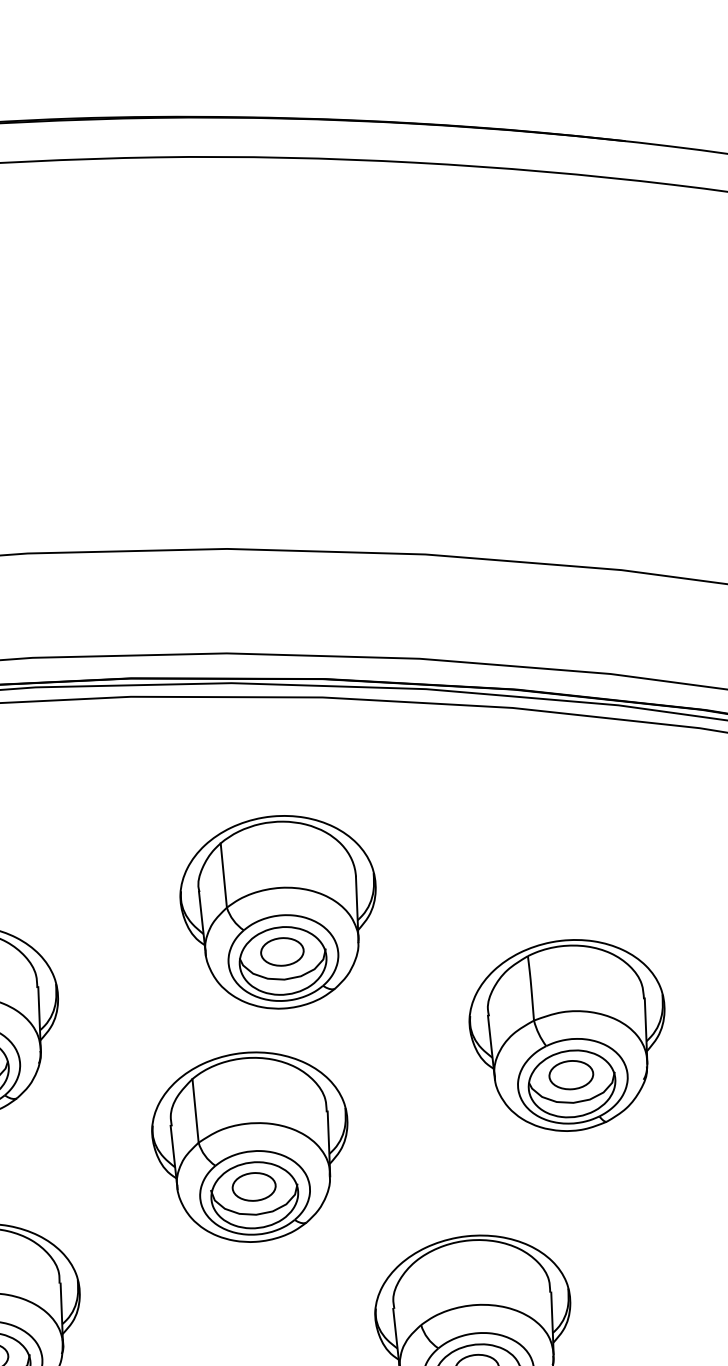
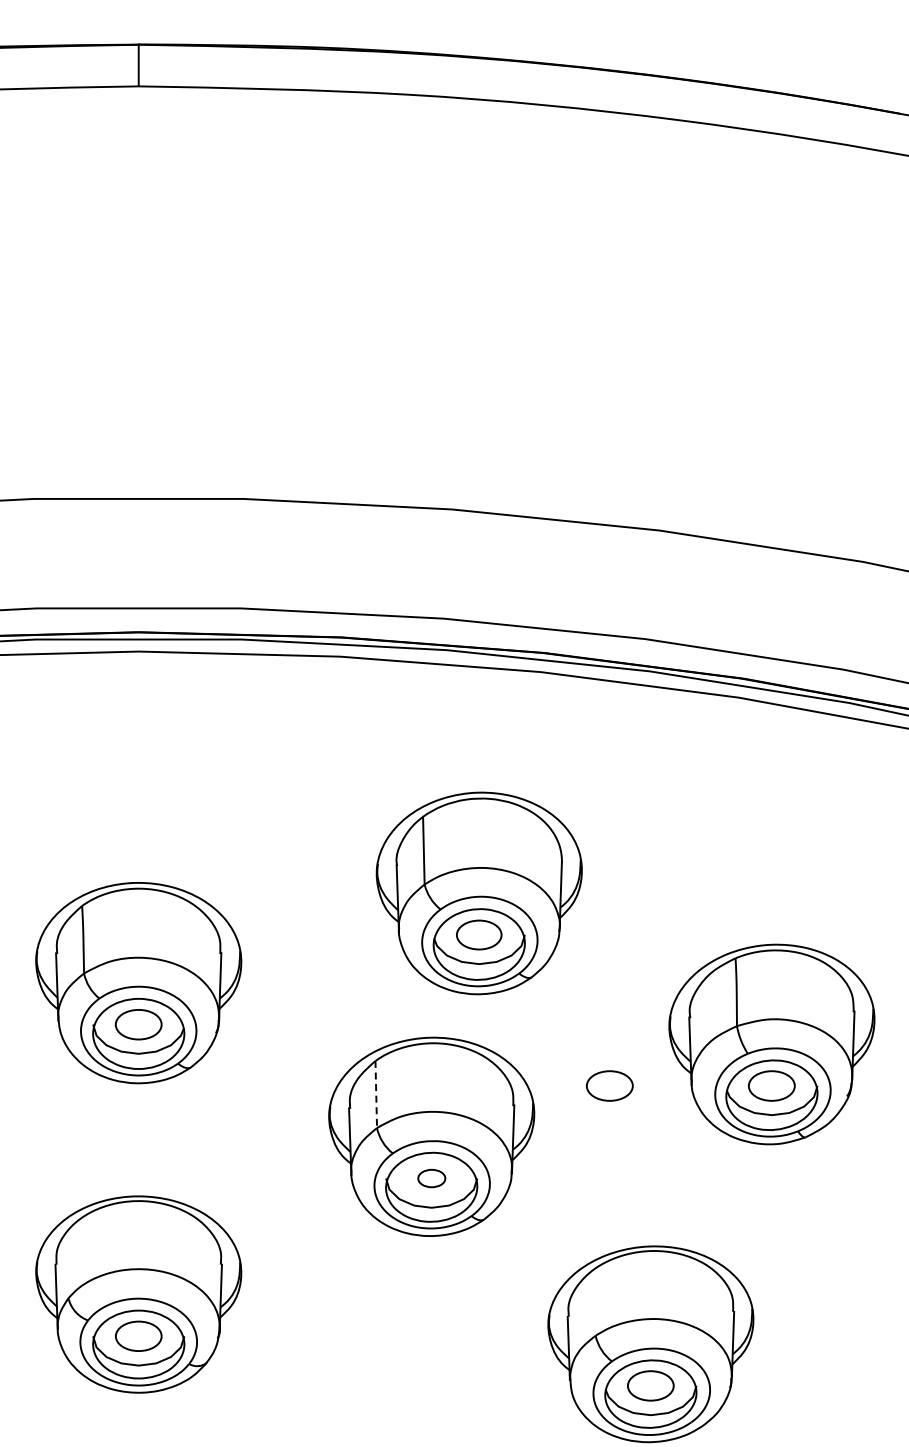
part: (416, 1085) -> (609, 1085), added
line: (195, 1110) -> (376, 1094), solid -> dashed
part: (253, 1186) -> (431, 1178), size x0.6

